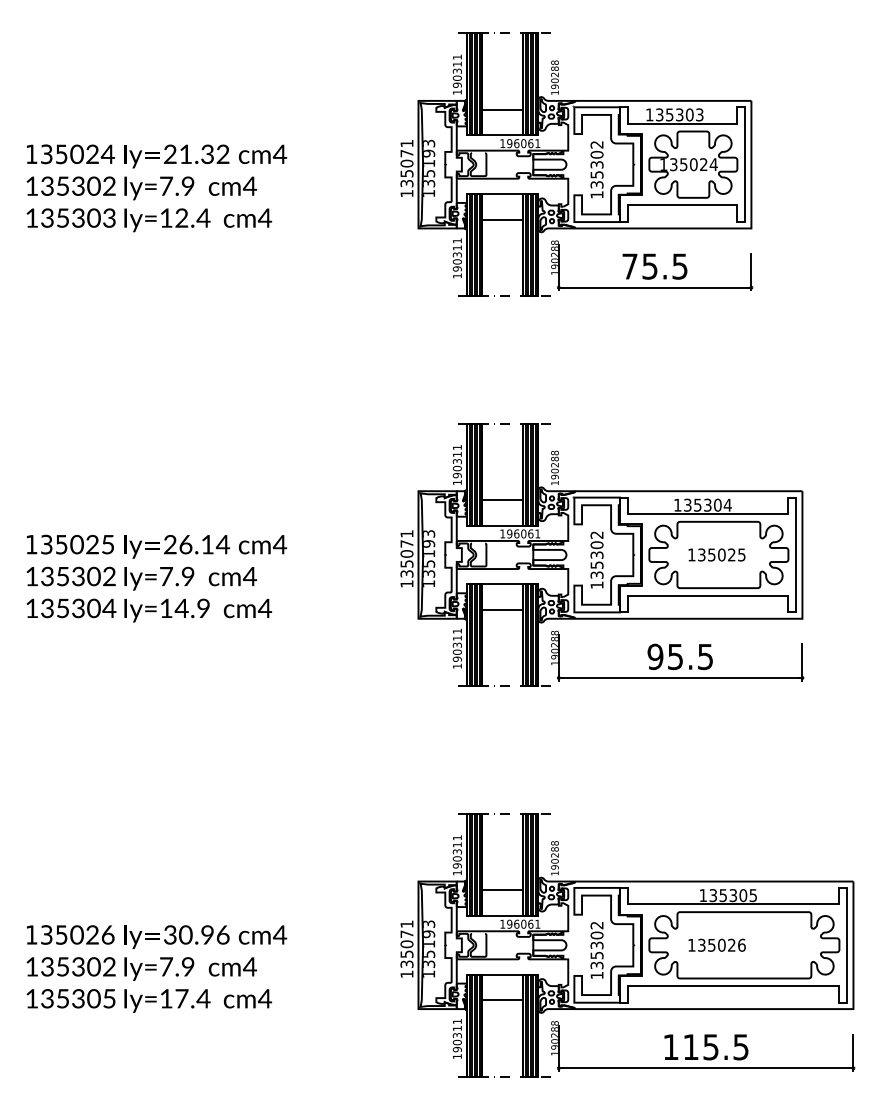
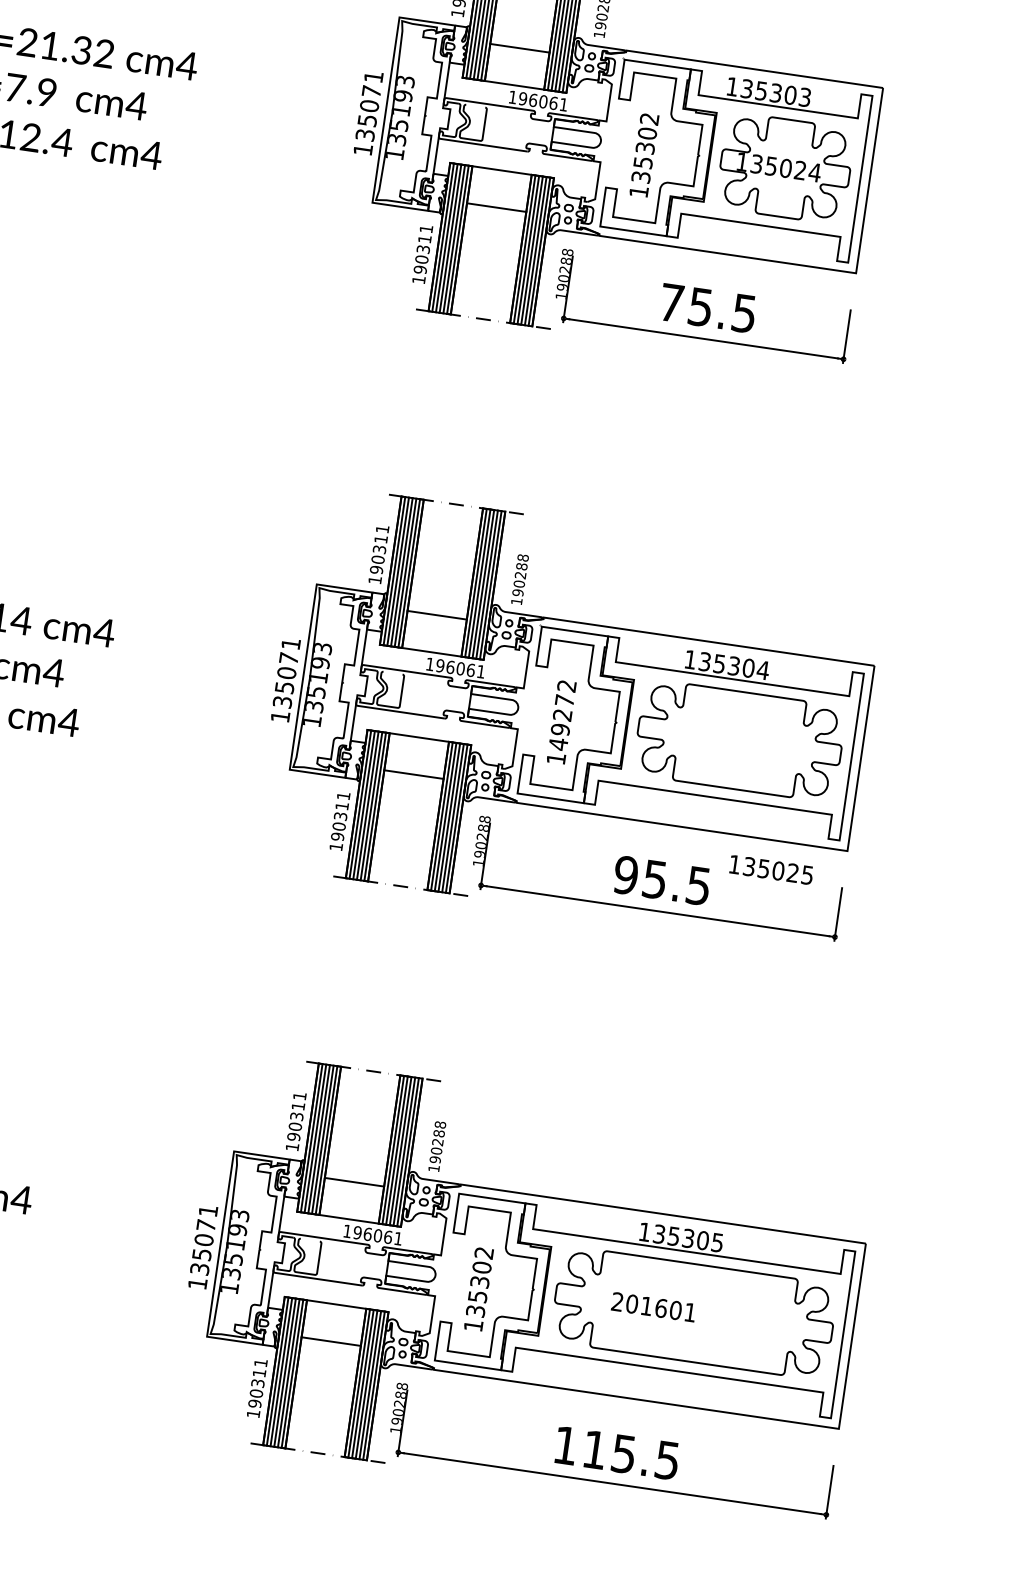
text: (716, 554) -> (770, 869), moved
text: (596, 560) -> (560, 722), 135302 -> 149272
text: (716, 944) -> (653, 1306), 135026 -> 201601

